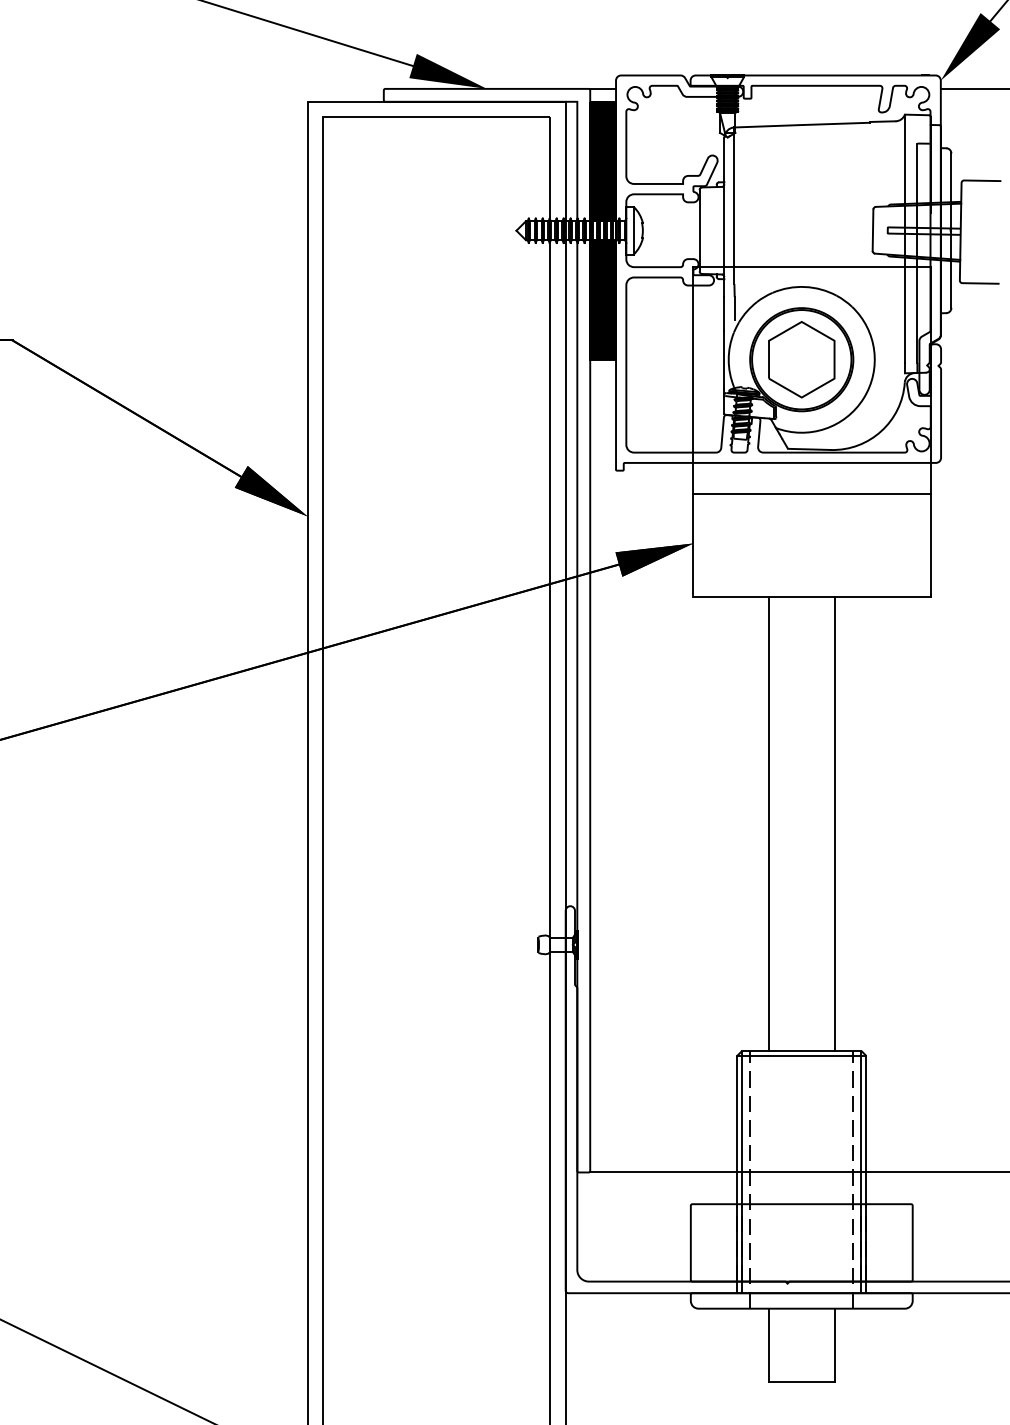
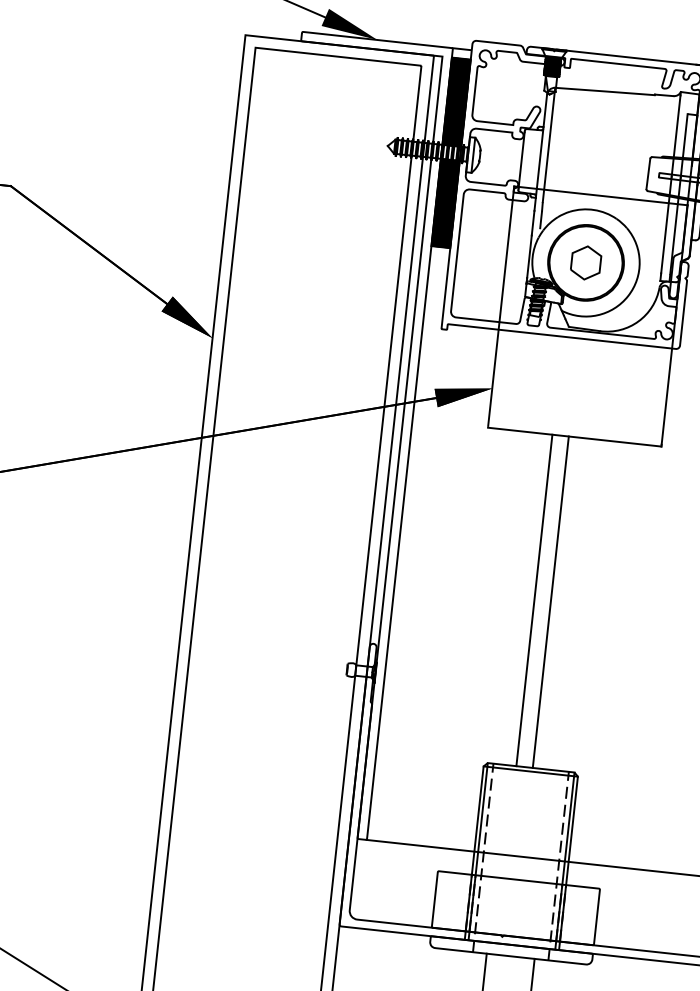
part: (801, 359) -> (585, 262), size x0.6
line: (811, 493) -> (582, 361), removed
line: (769, 823) -> (551, 601), moved
line: (834, 823) -> (534, 600), moved

